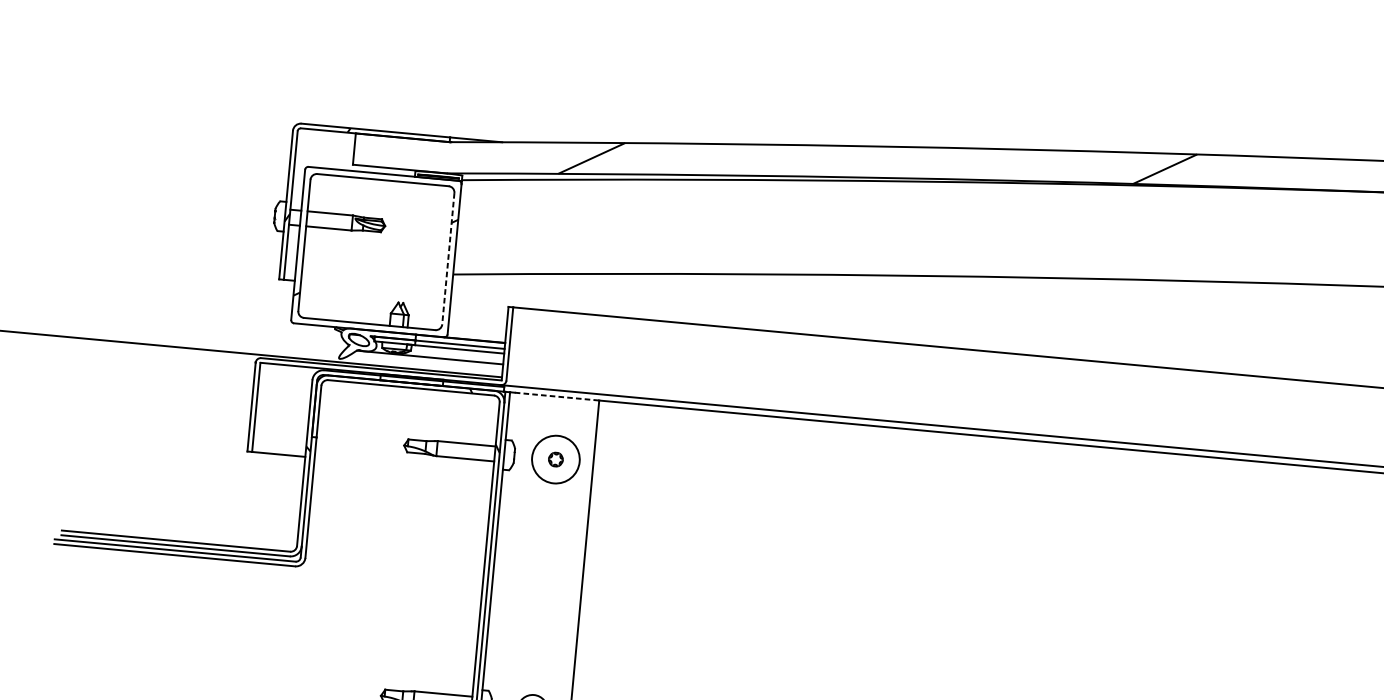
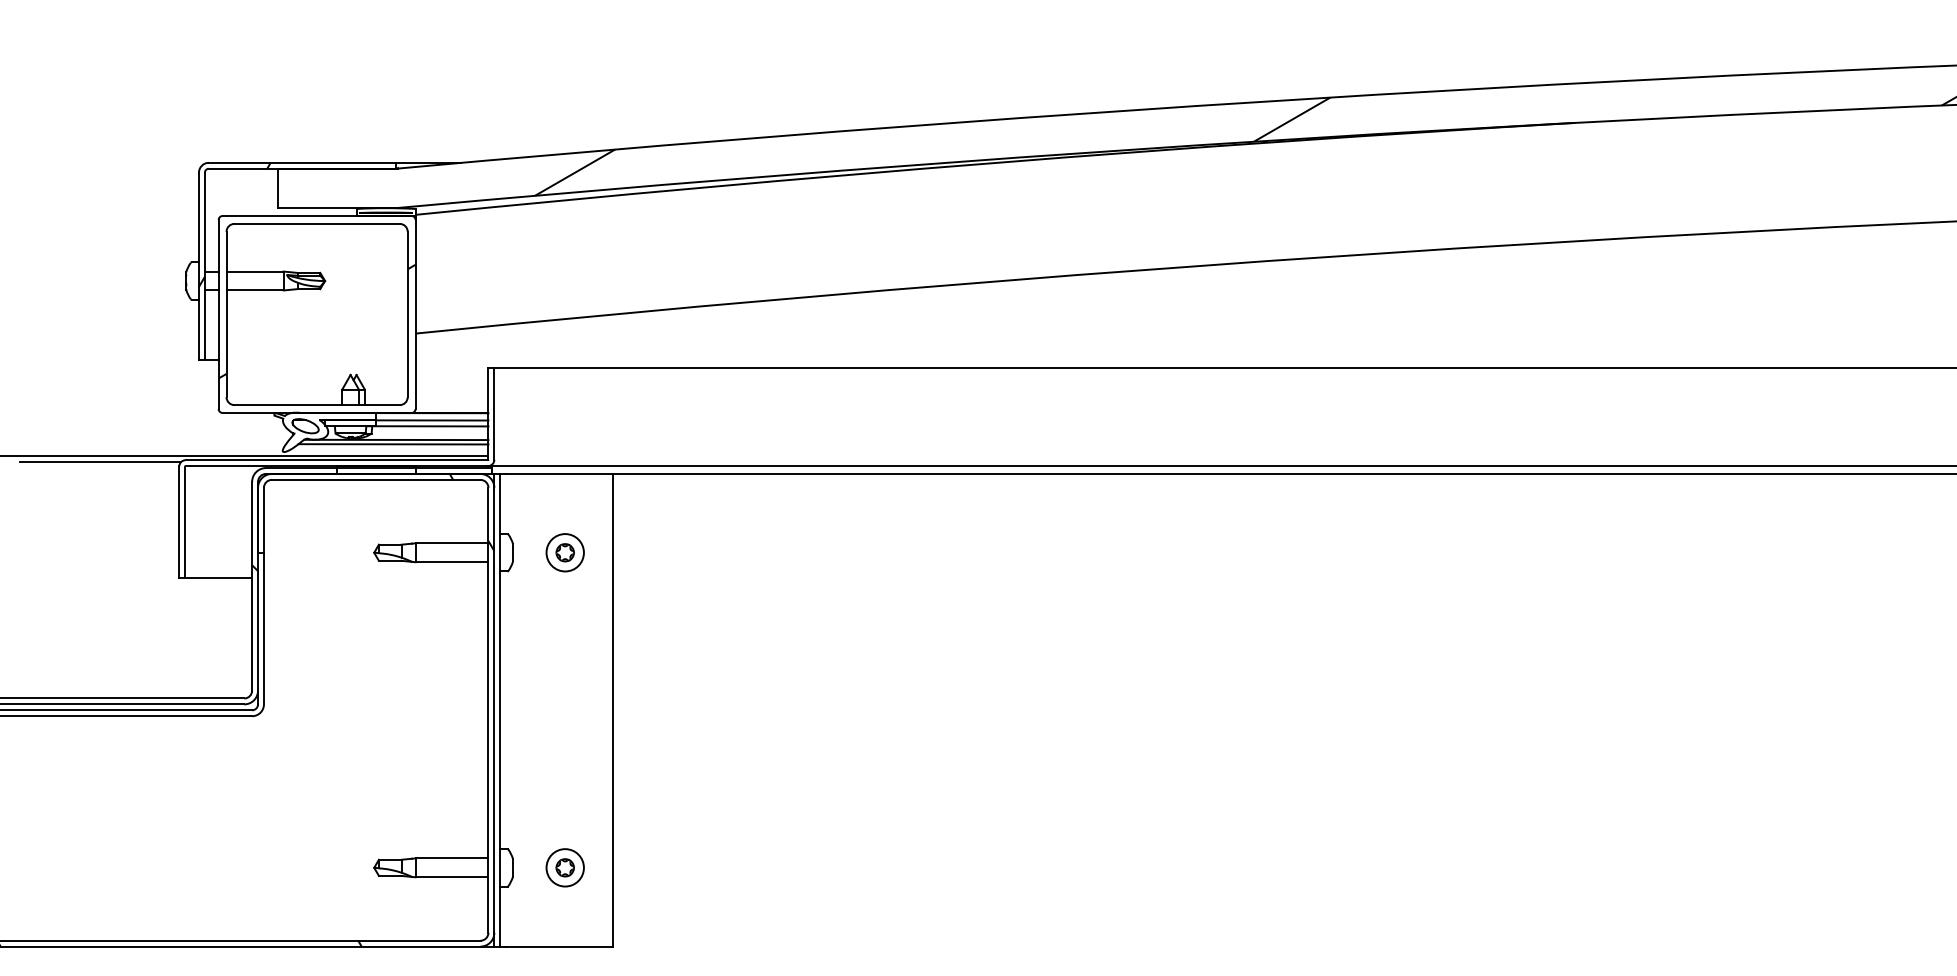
line: (448, 258) -> (407, 314), dashed -> solid
line: (193, 353) -> (100, 462), added
line: (427, 360) -> (393, 444), added
line: (557, 397) -> (559, 474), dashed -> solid
circle: (555, 459) -> (564, 552), size x0.62

